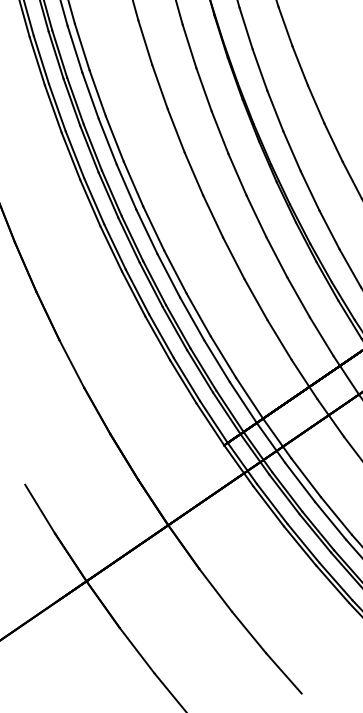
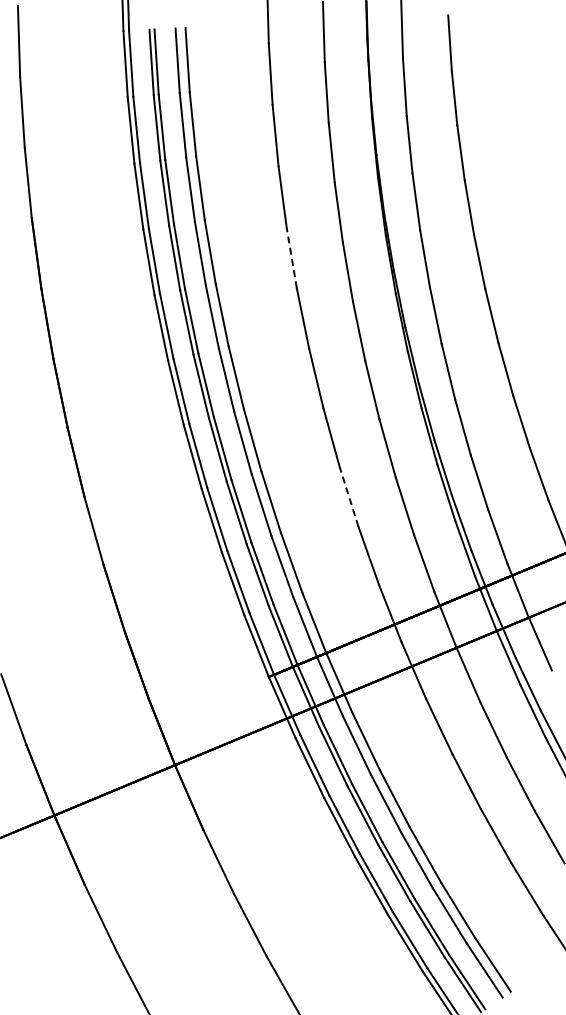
line: (175, 130) -> (291, 257), solid -> dashed
line: (256, 299) -> (349, 497), solid -> dashed

